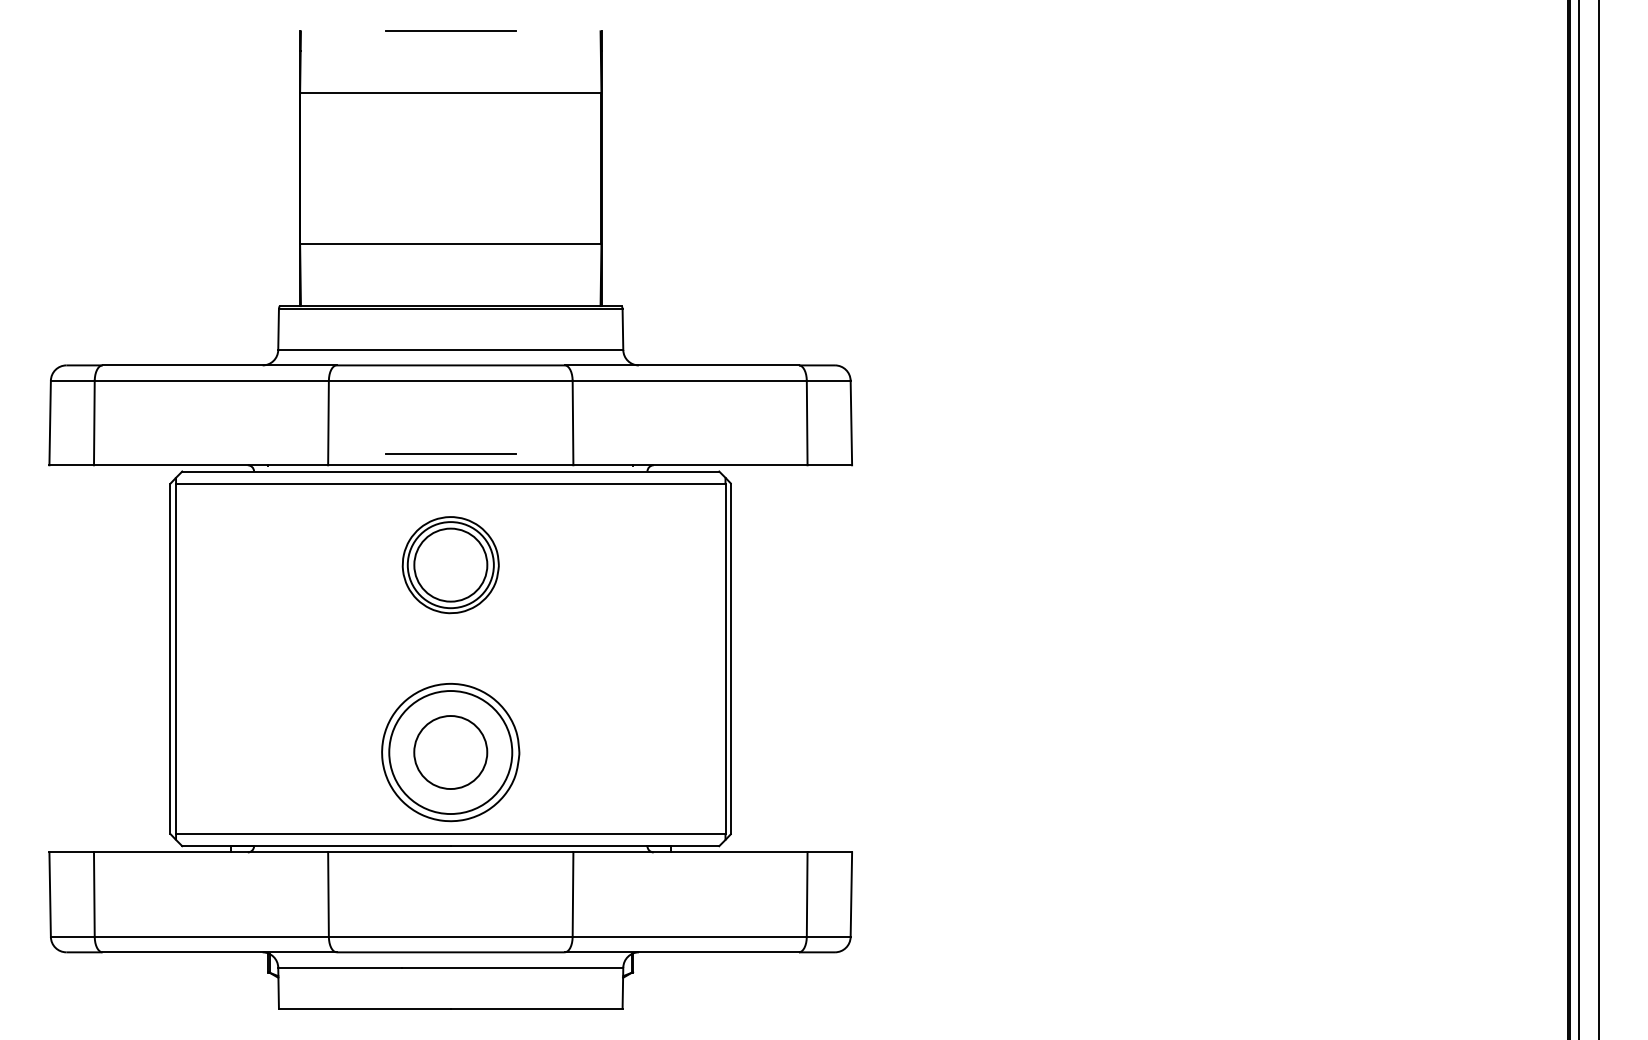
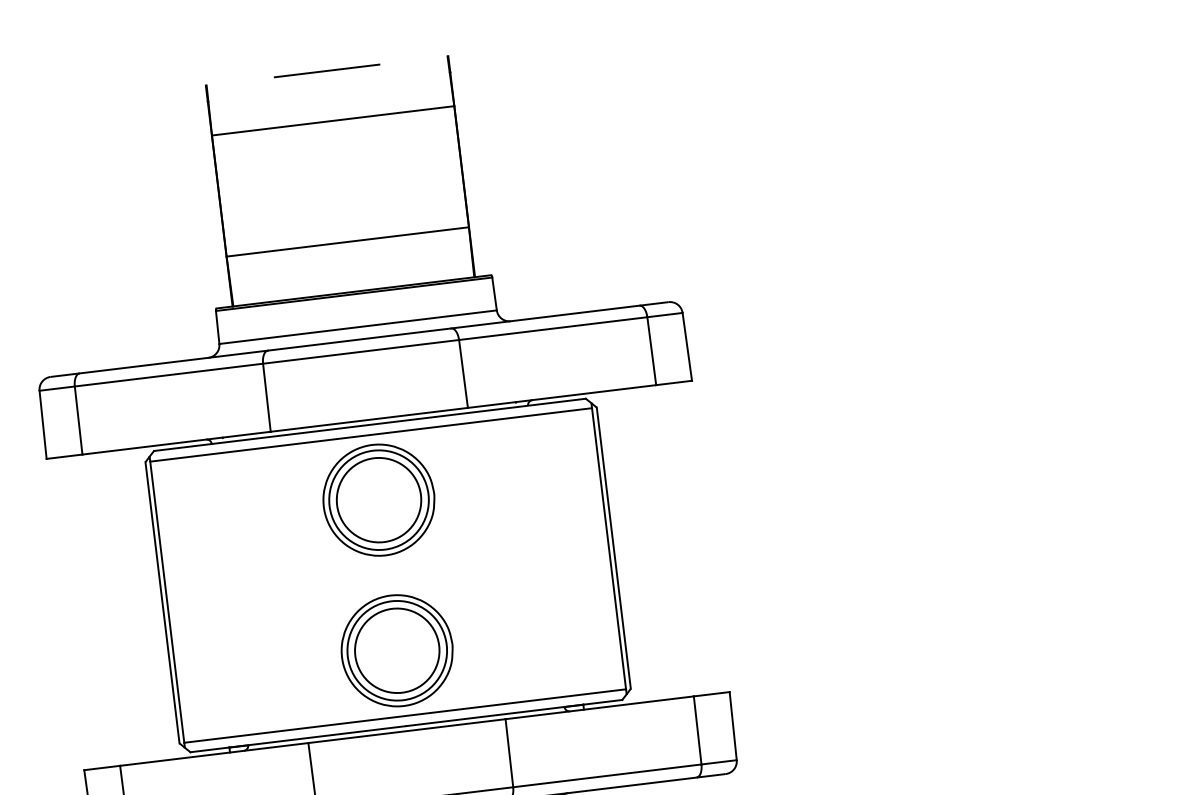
line: (450, 453) -> (367, 410), removed
part: (450, 564) -> (378, 499), size x1.43
circle: (450, 752) -> (397, 650), size x1.43

